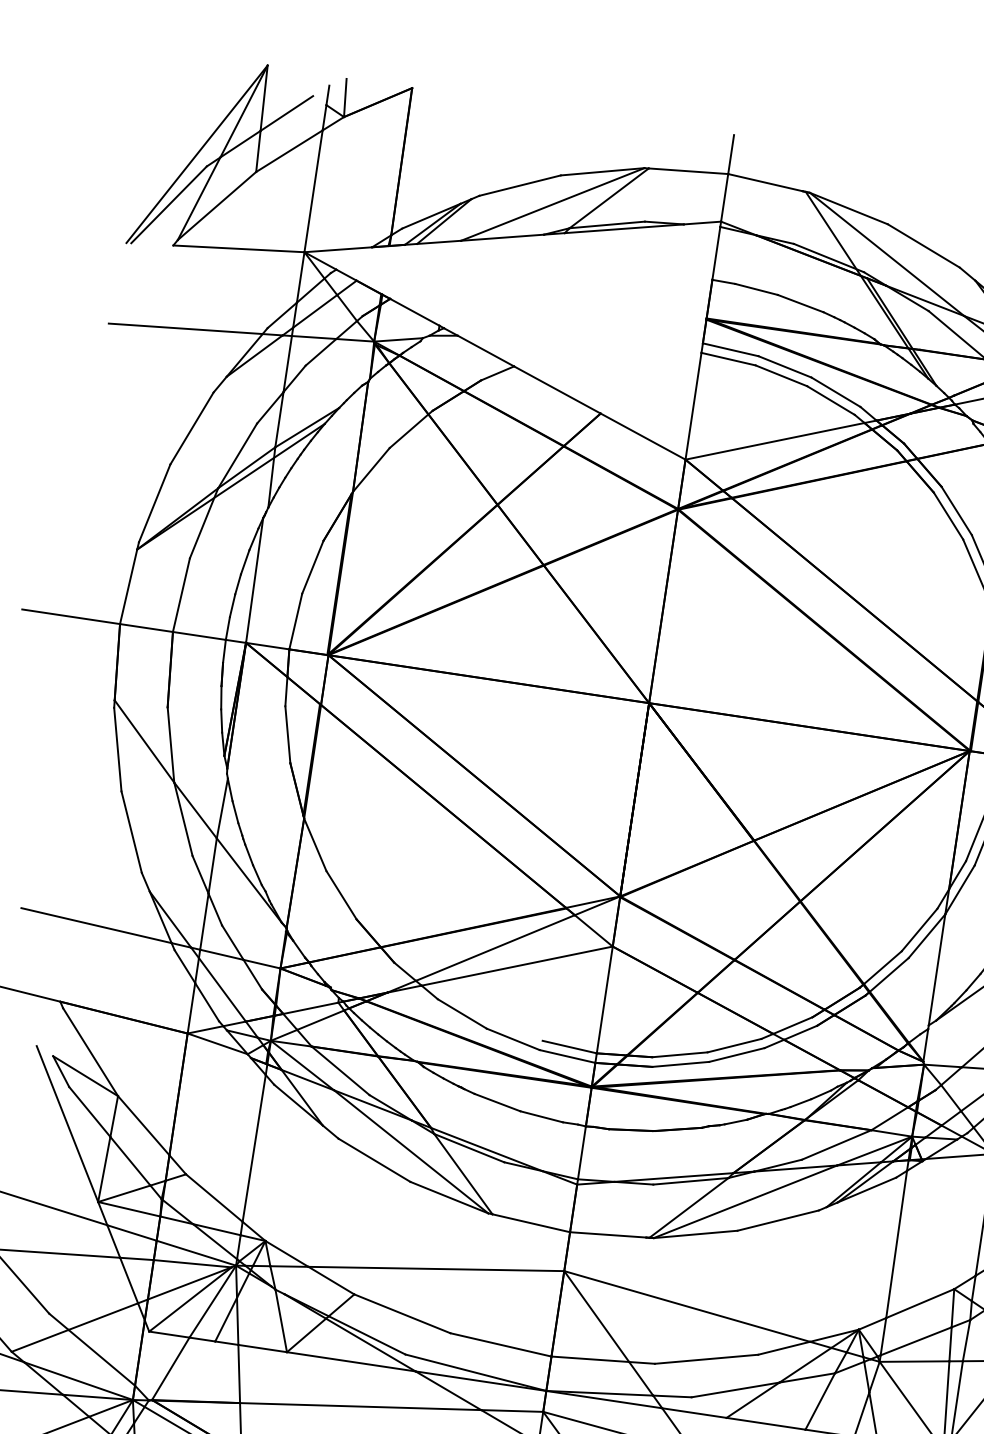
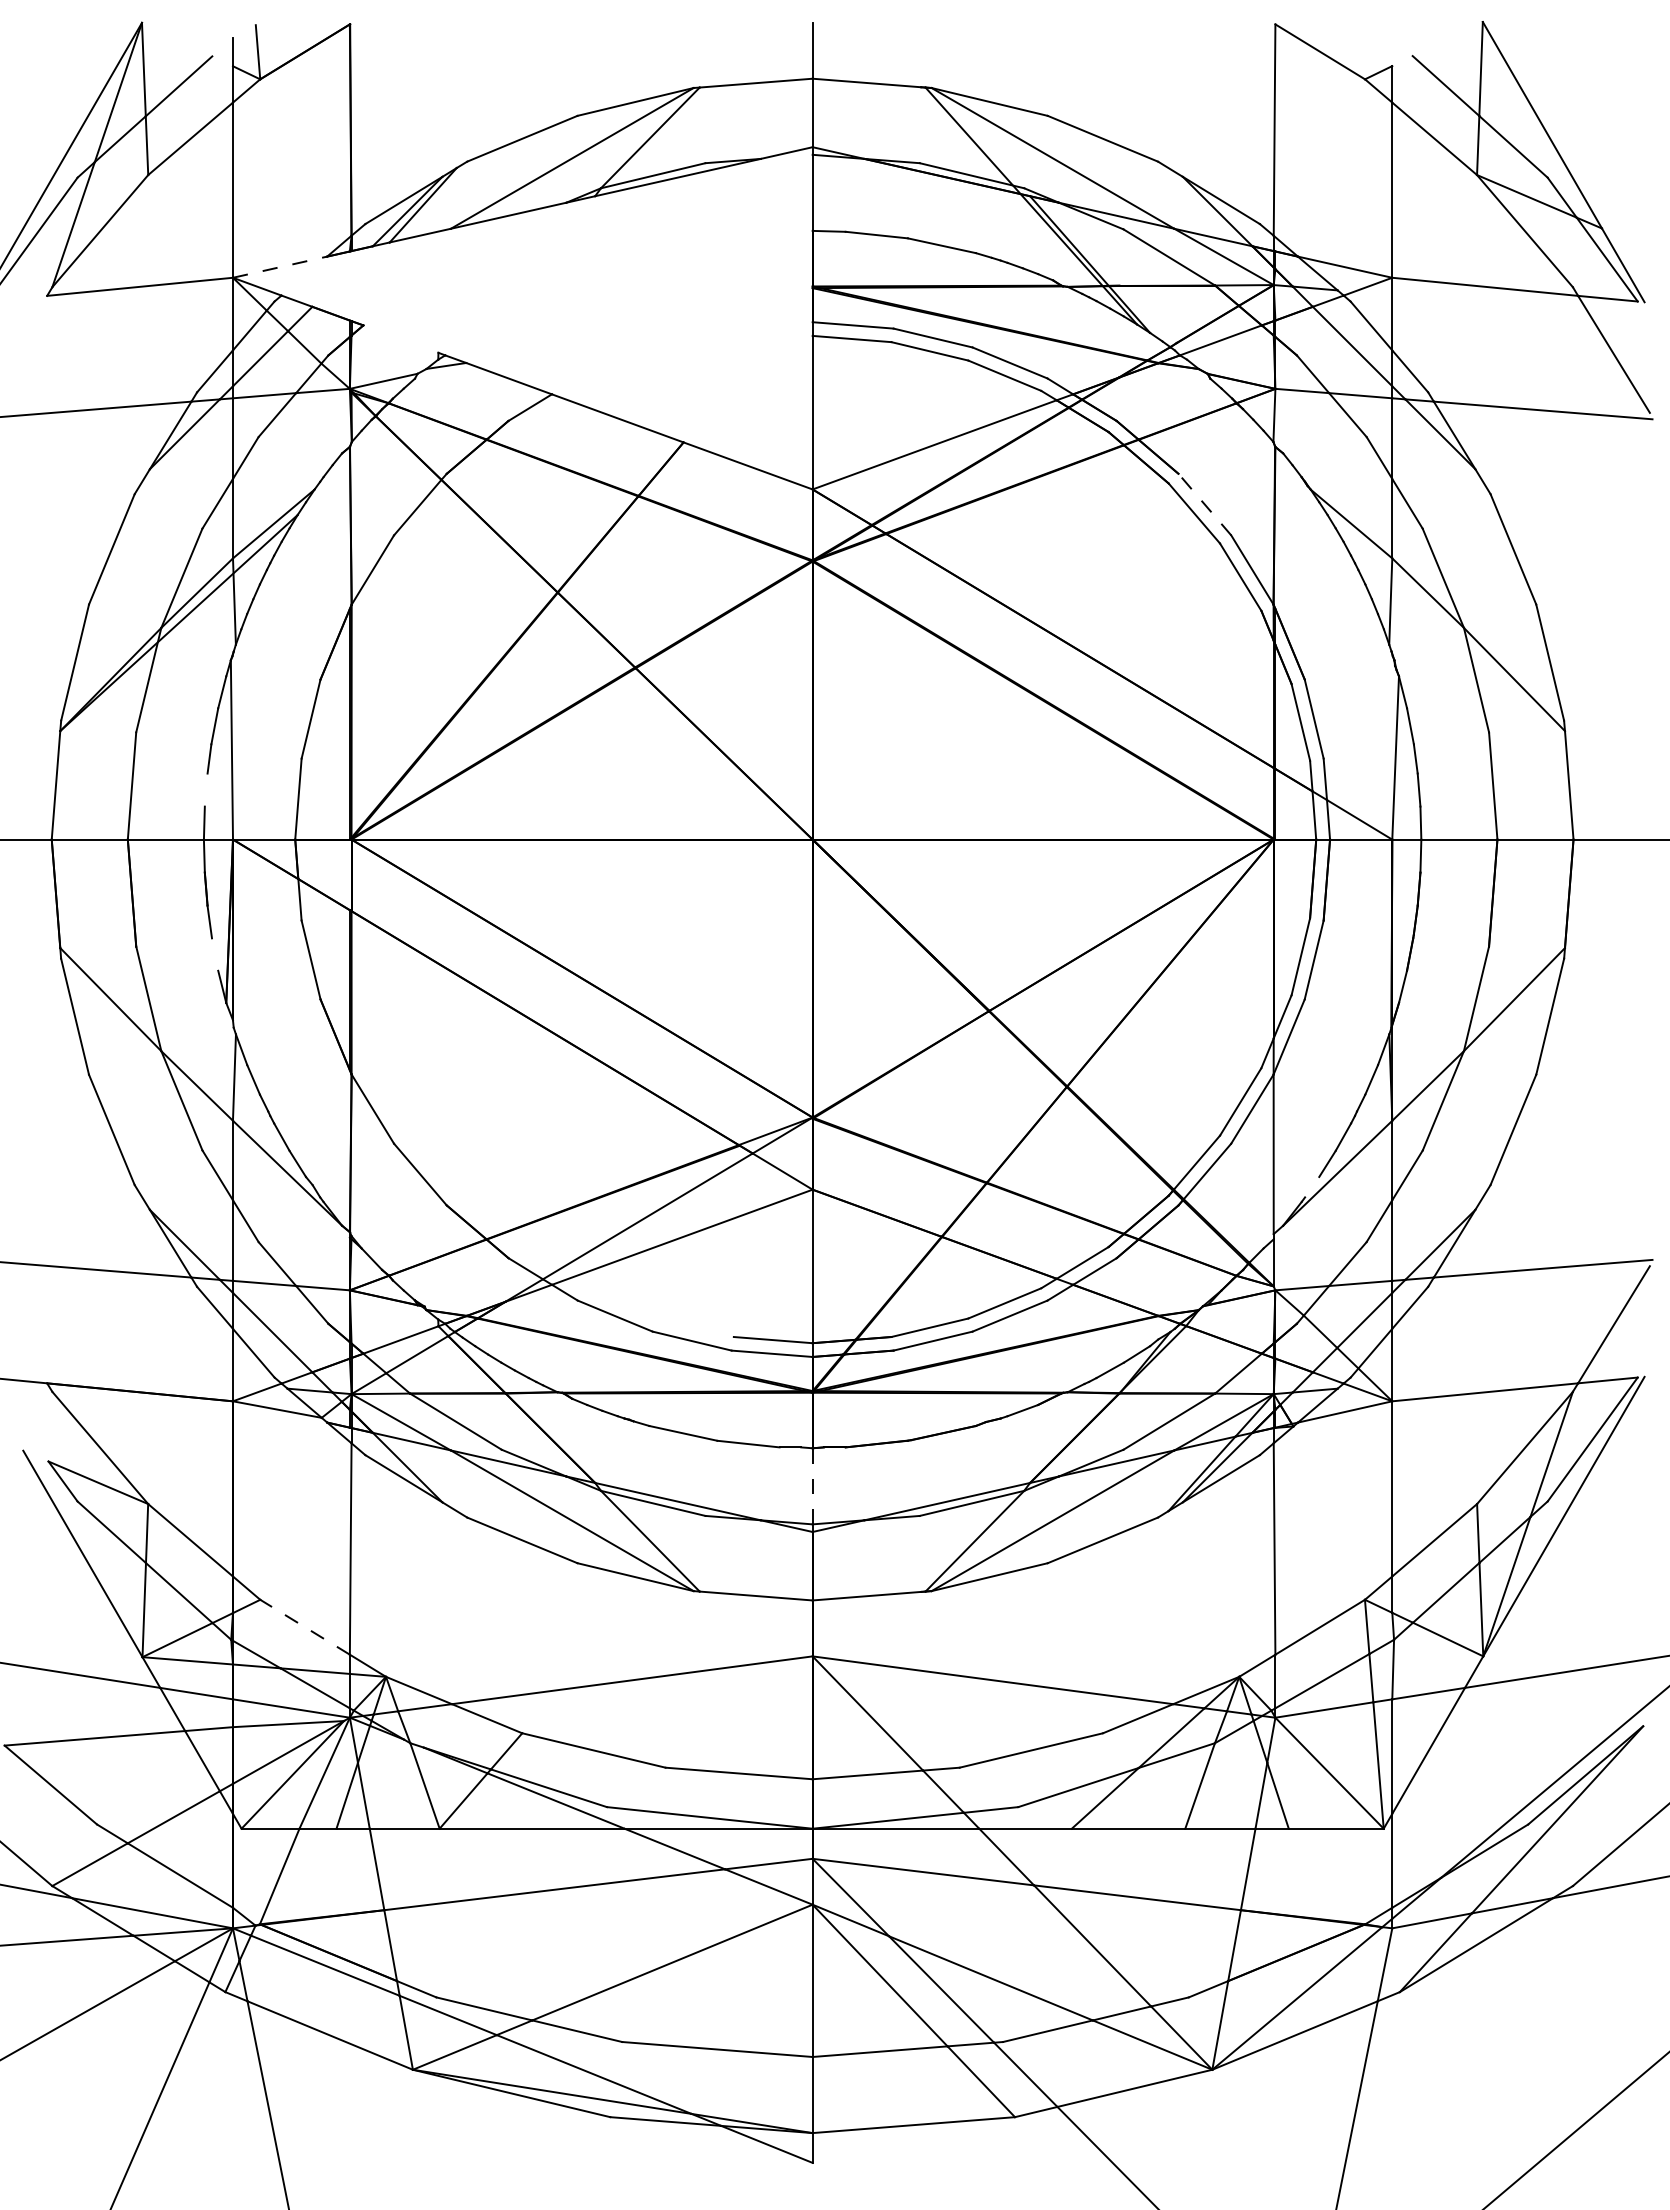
line: (338, 250) -> (280, 267), solid -> dashed
line: (414, 311) -> (400, 338), removed
line: (956, 510) -> (1204, 504), solid -> dashed
line: (232, 605) -> (205, 789), removed
line: (221, 720) -> (215, 954), removed
line: (960, 996) -> (1312, 1186), removed
line: (581, 1152) -> (812, 1485), solid -> dashed
line: (214, 1198) -> (305, 1627), solid -> dashed

